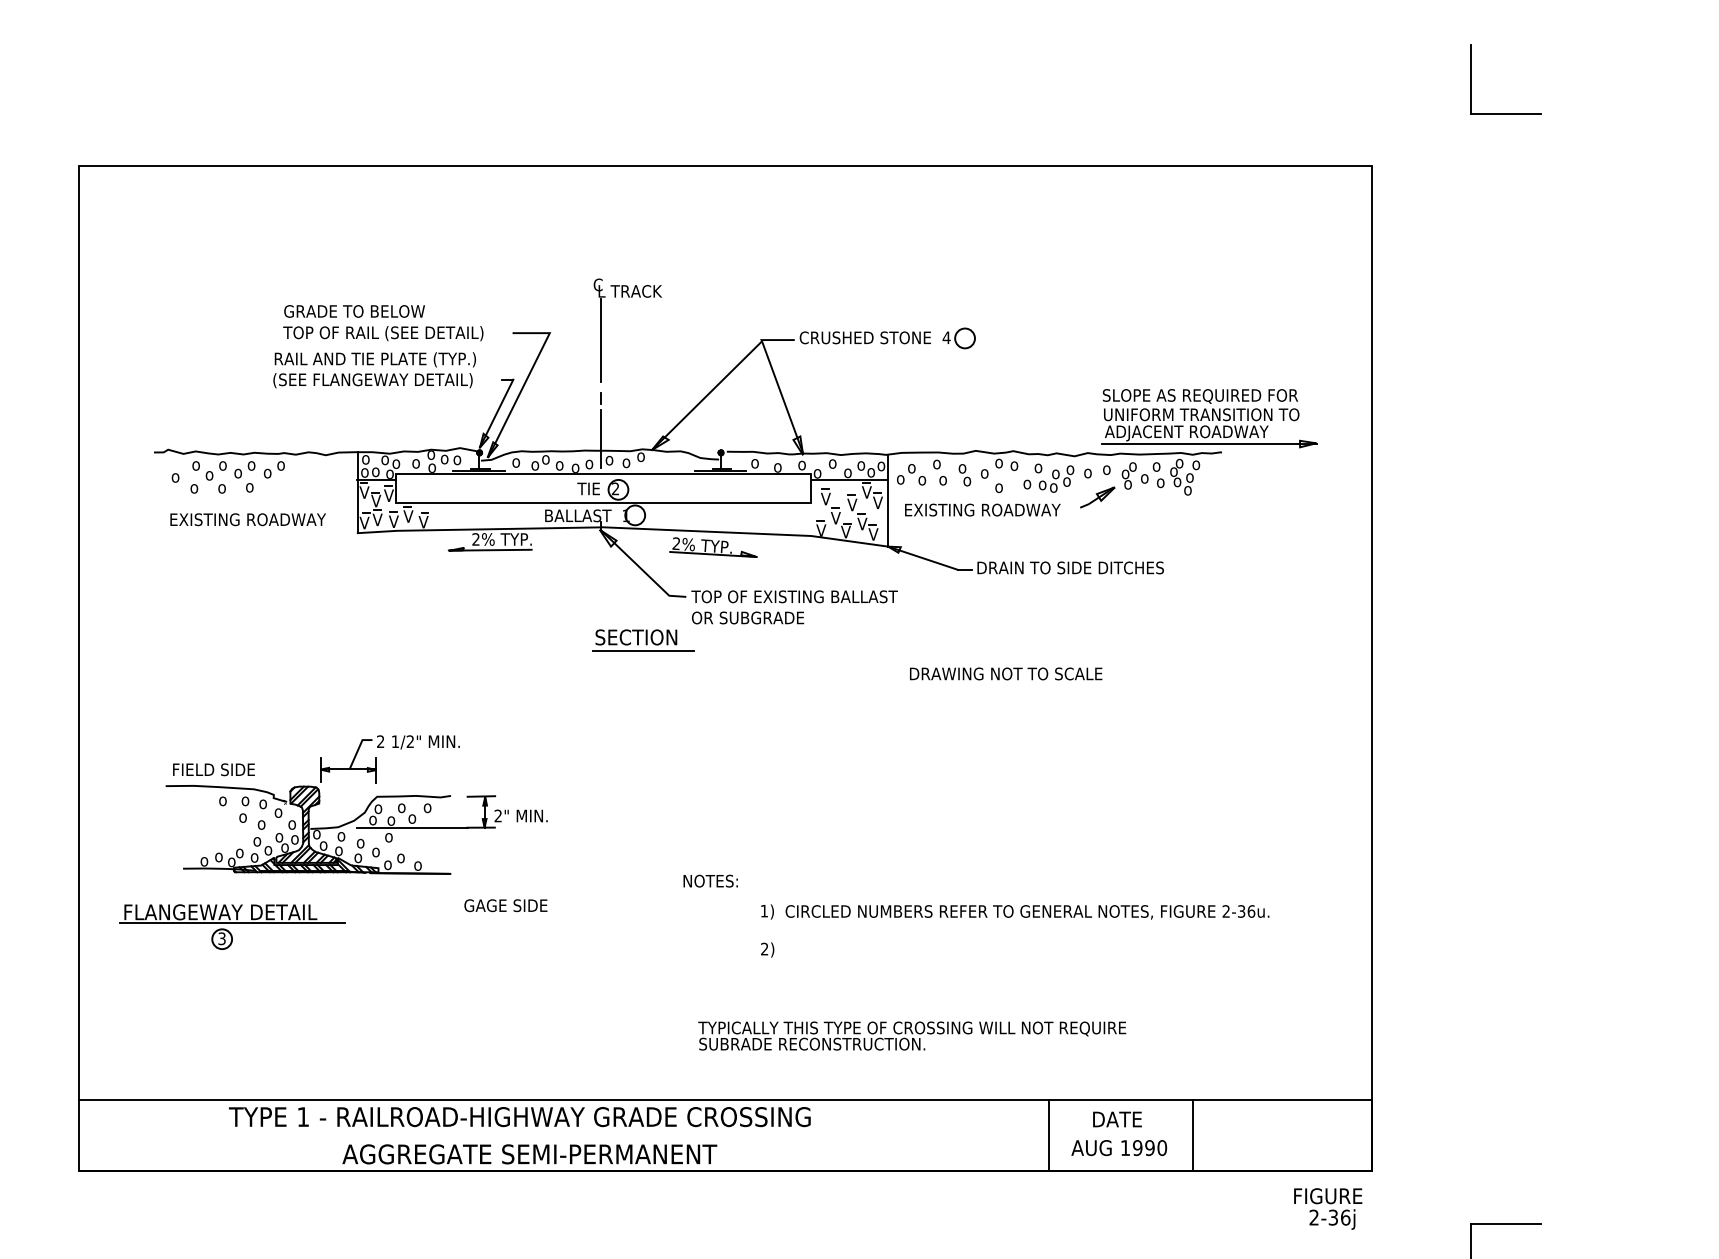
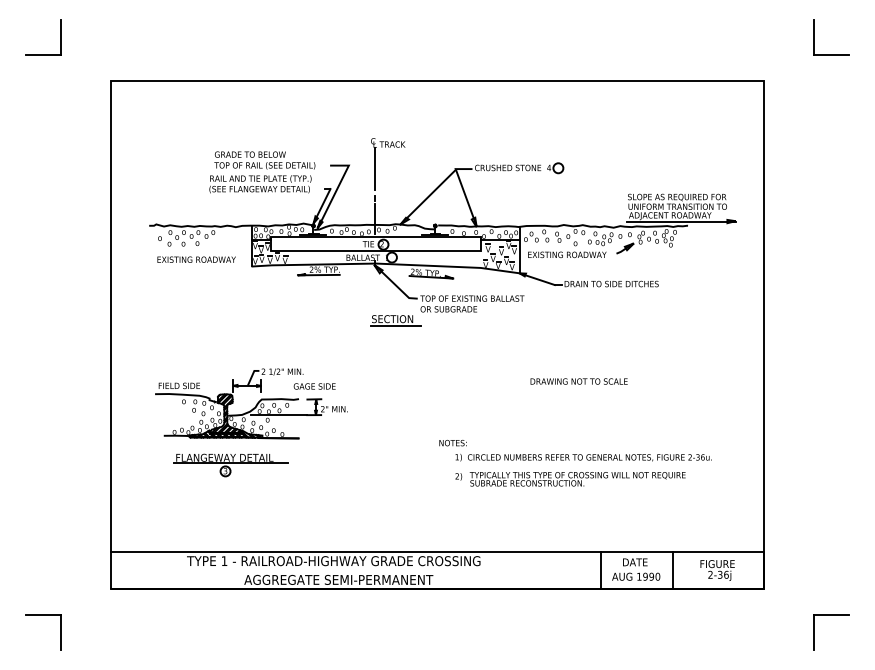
text: (1004, 673) -> (578, 381), moved
text: (709, 881) -> (452, 443), moved
text: (505, 905) -> (314, 386), moved
part: (231, 927) -> (230, 465), moved
text: (911, 1036) -> (577, 479), moved
text: (1327, 1208) -> (717, 570), moved

